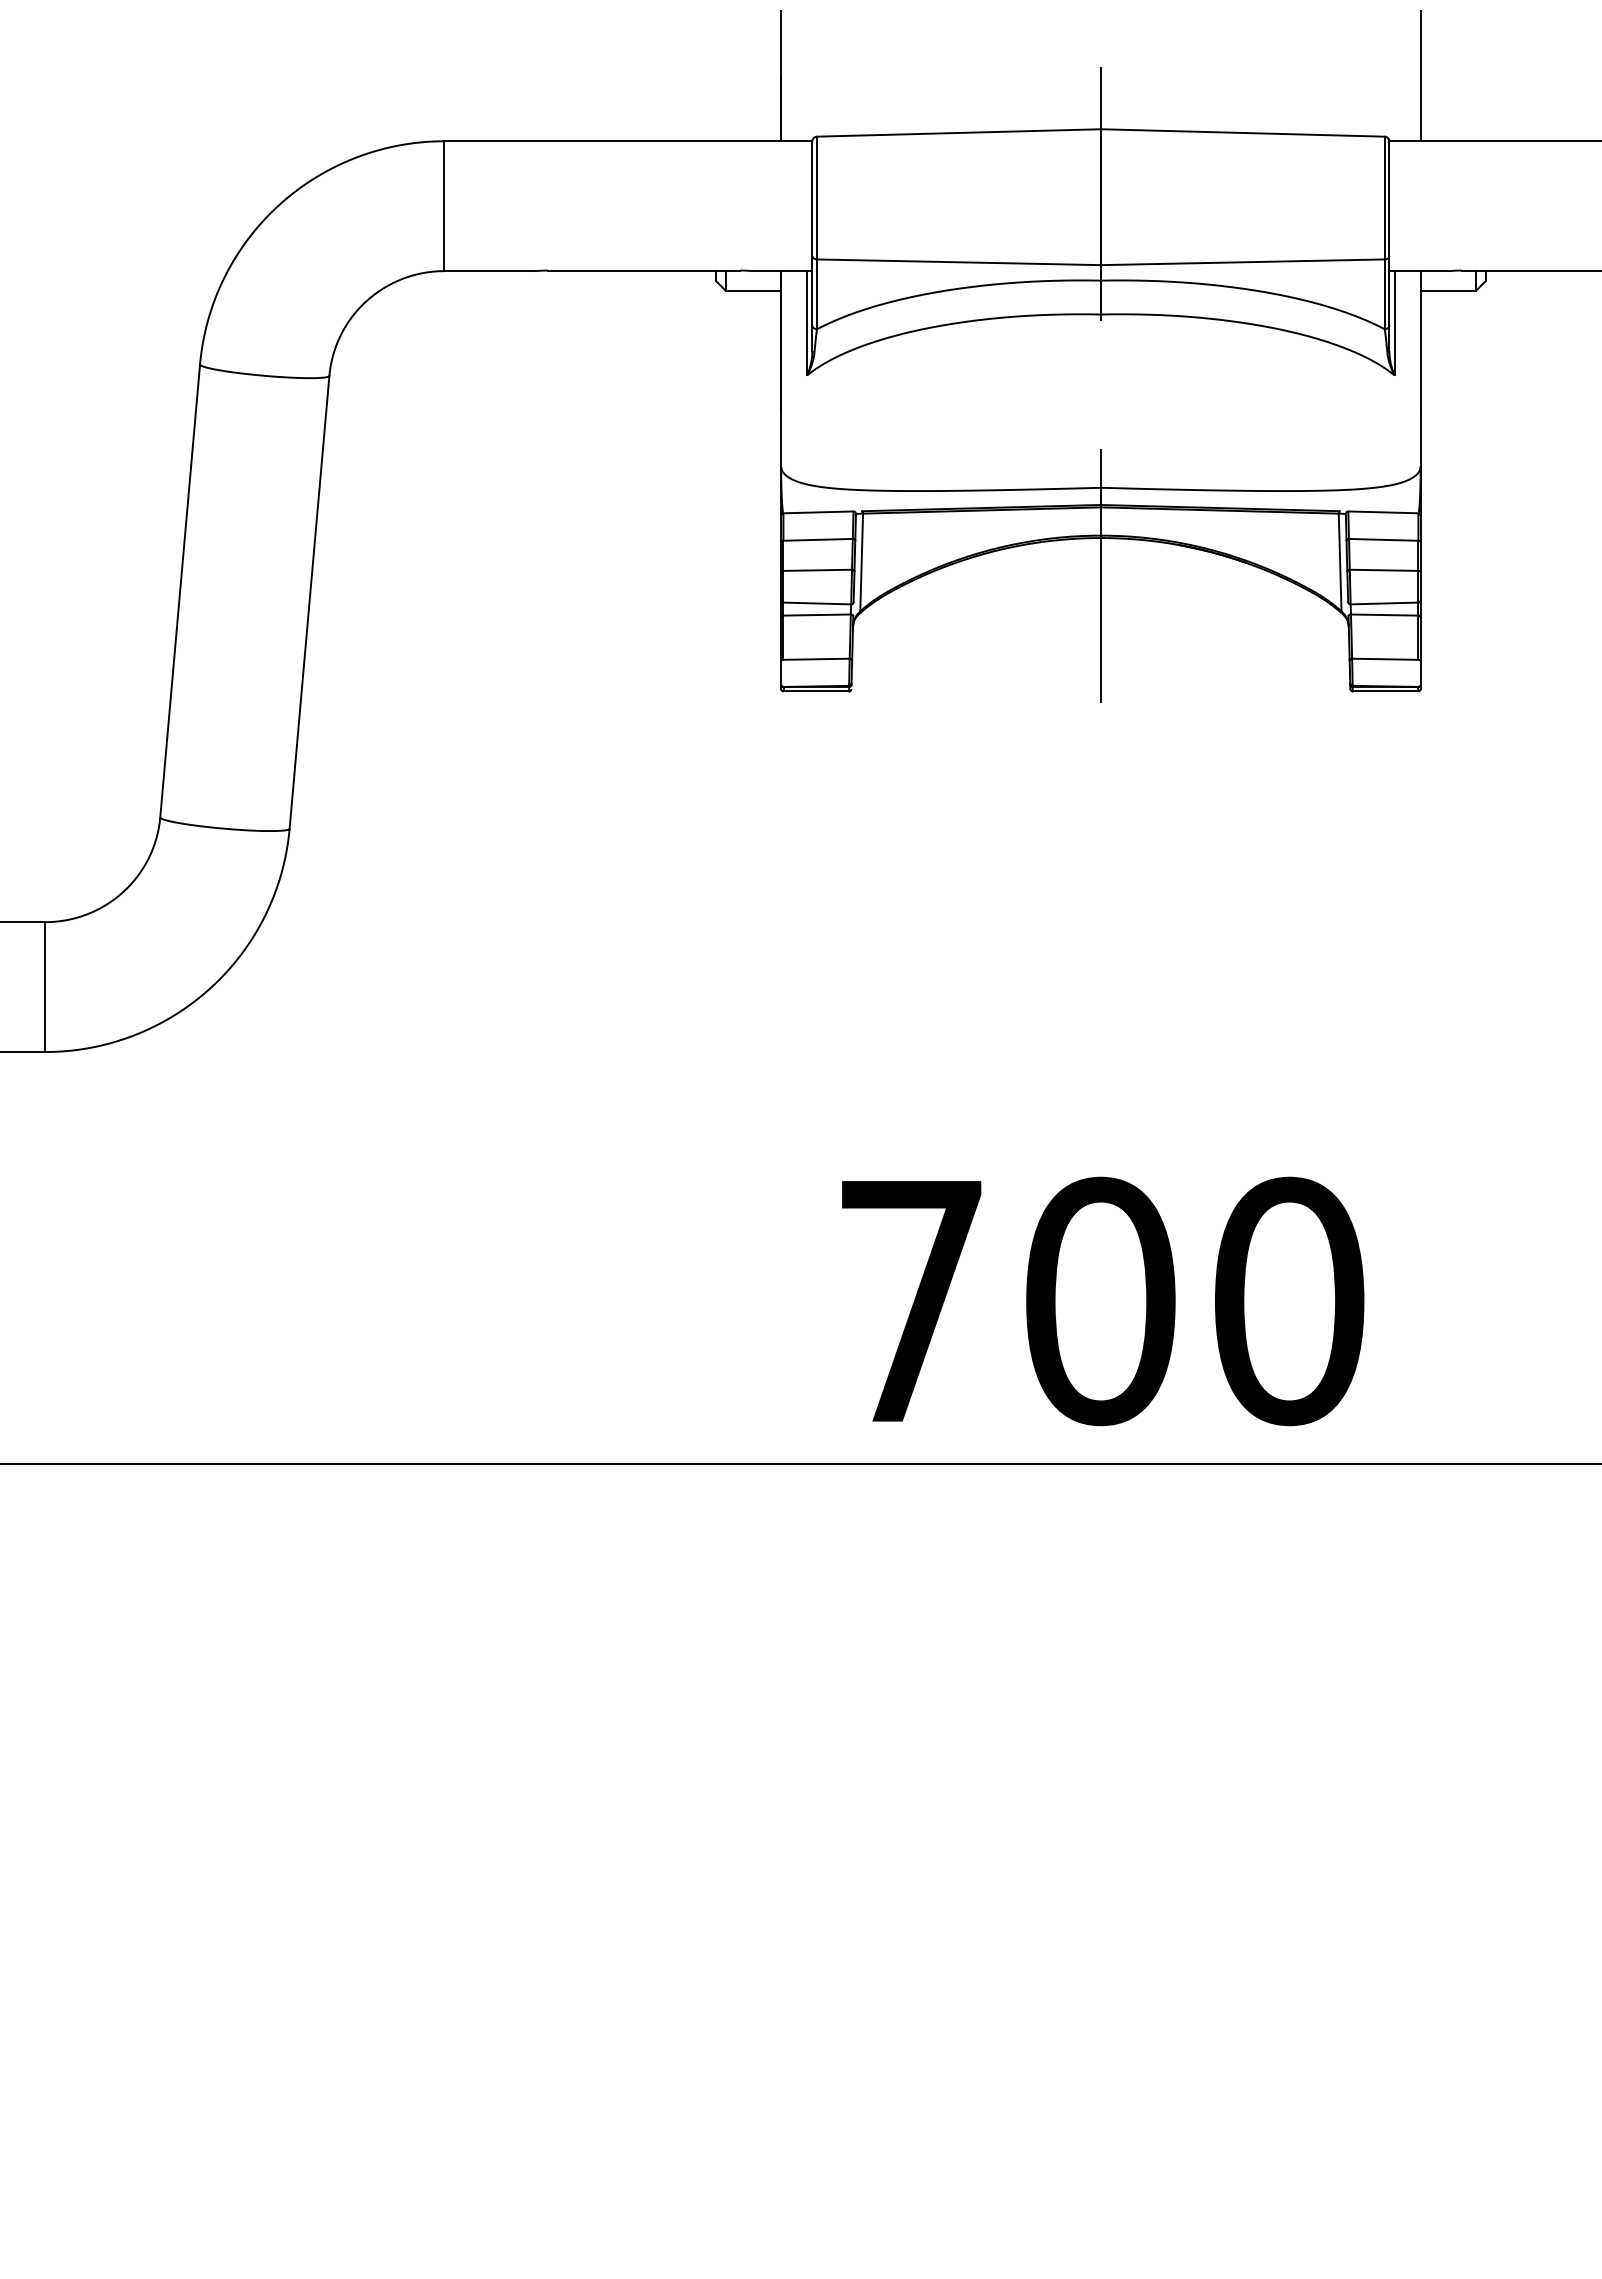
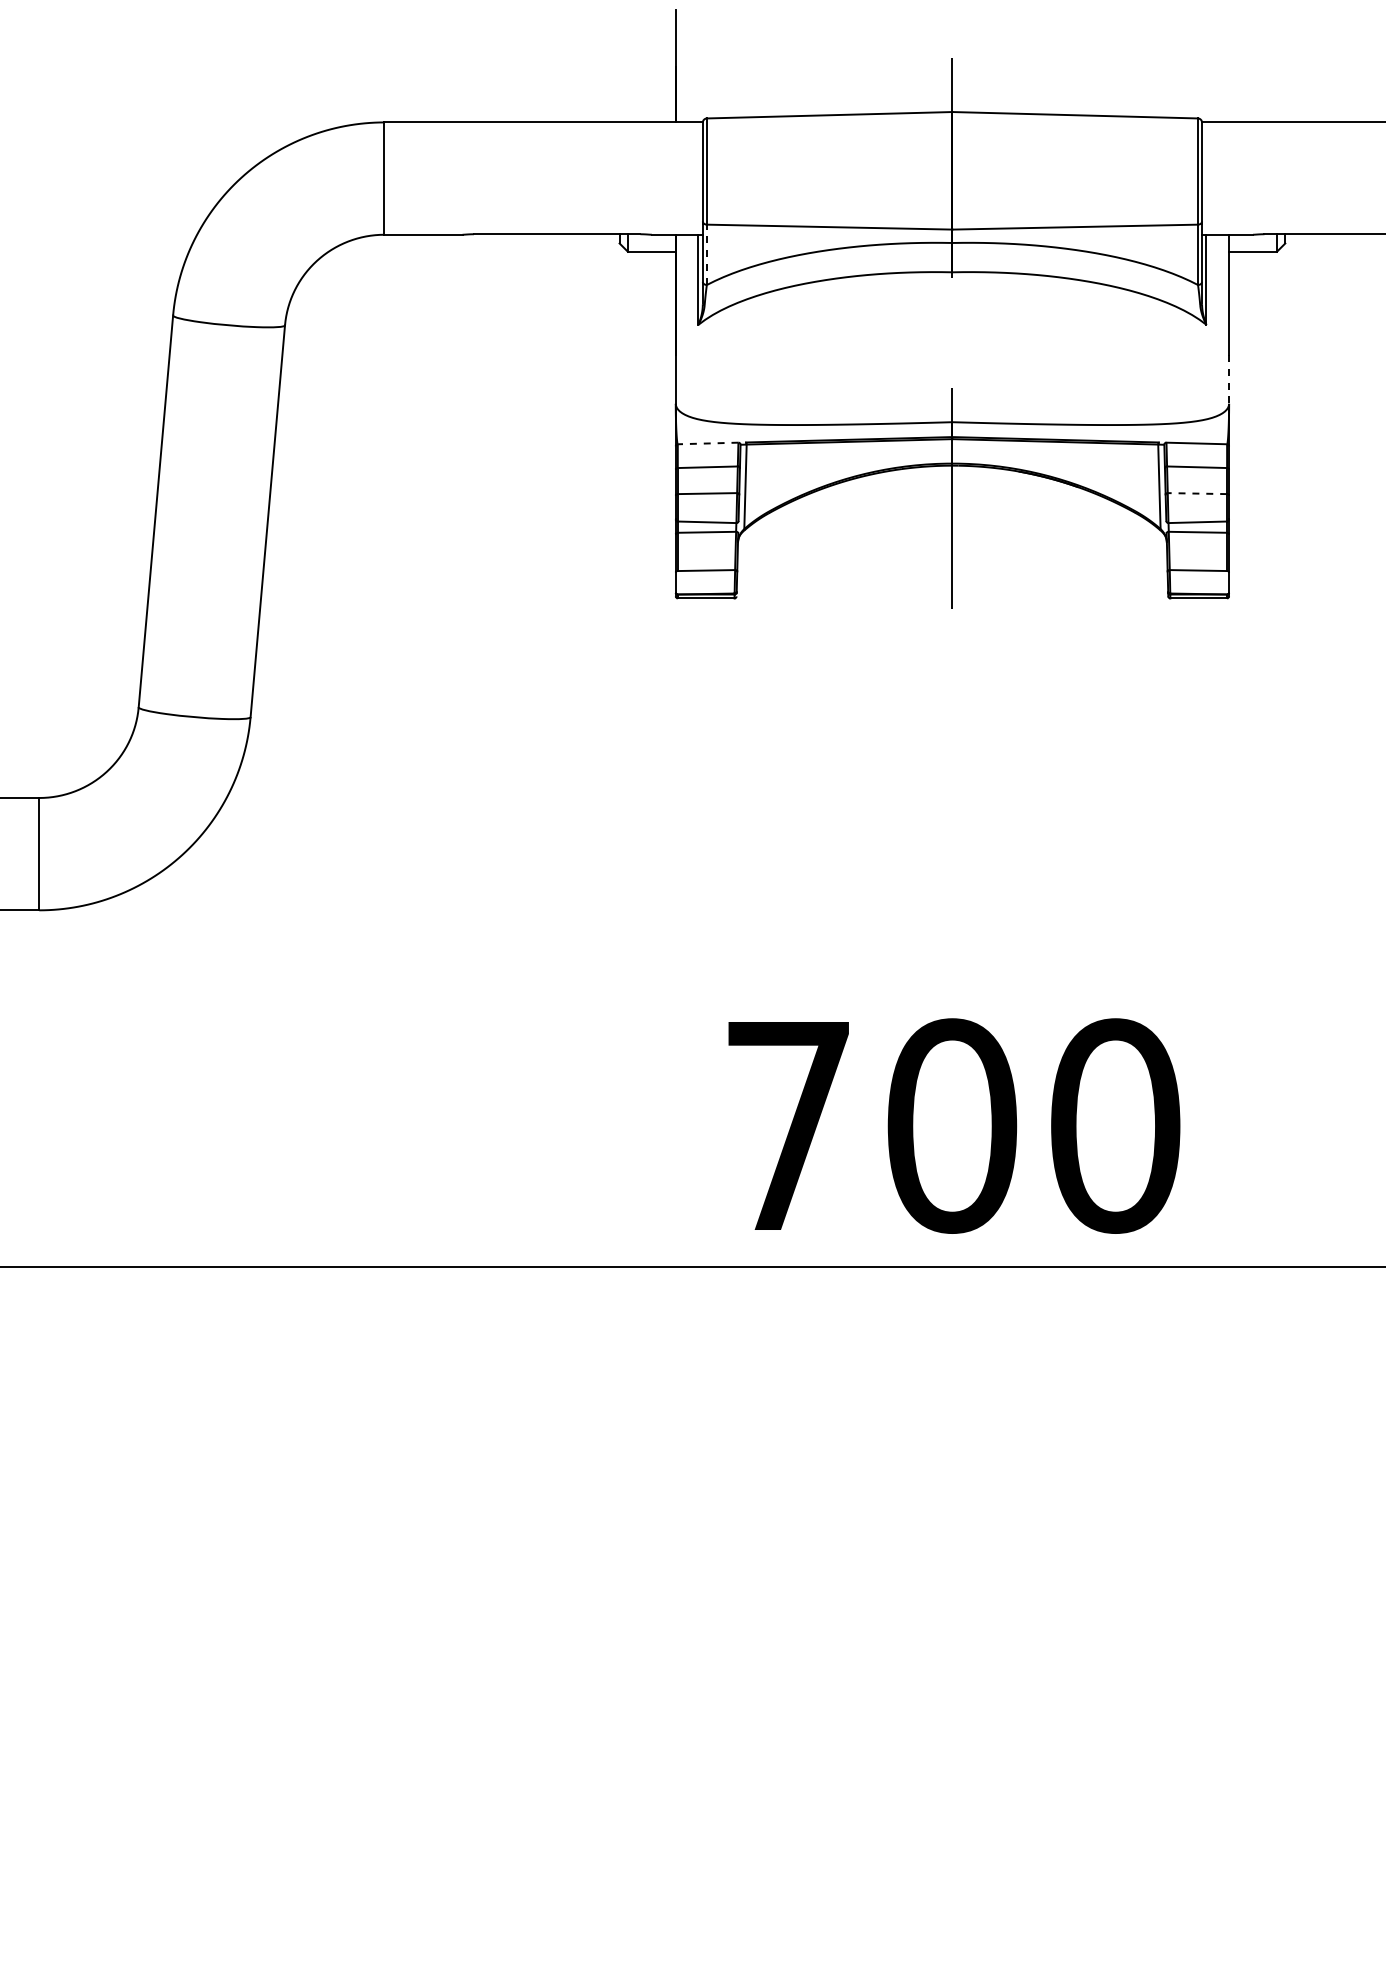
line: (1420, 76) -> (1228, 66), removed
line: (817, 294) -> (707, 254), solid -> dashed
line: (1420, 438) -> (1228, 379), solid -> dashed
line: (817, 512) -> (707, 443), solid -> dashed
line: (1383, 570) -> (1196, 493), solid -> dashed

